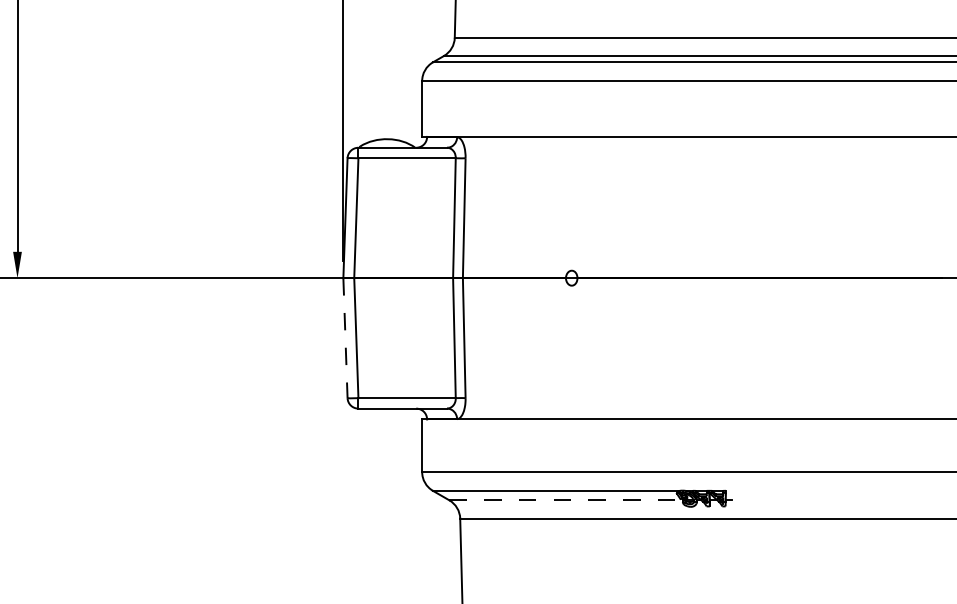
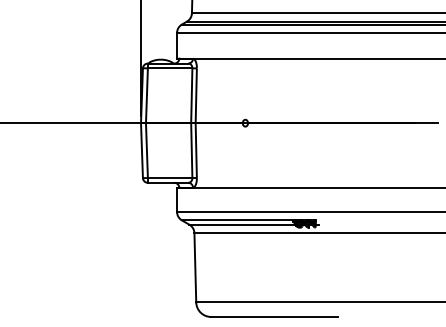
line: (344, 340) -> (141, 151), dashed -> solid
line: (567, 499) -> (243, 224), dashed -> solid

